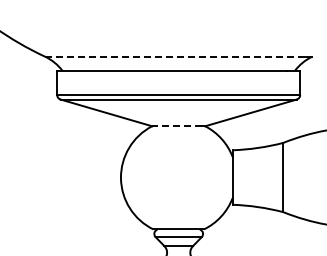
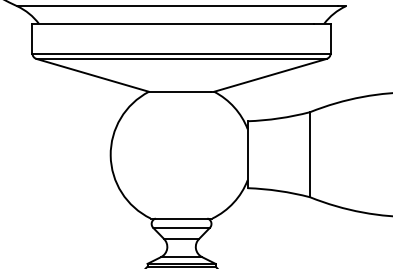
line: (175, 56) -> (177, 6), dashed -> solid
line: (176, 126) -> (178, 92), dashed -> solid

